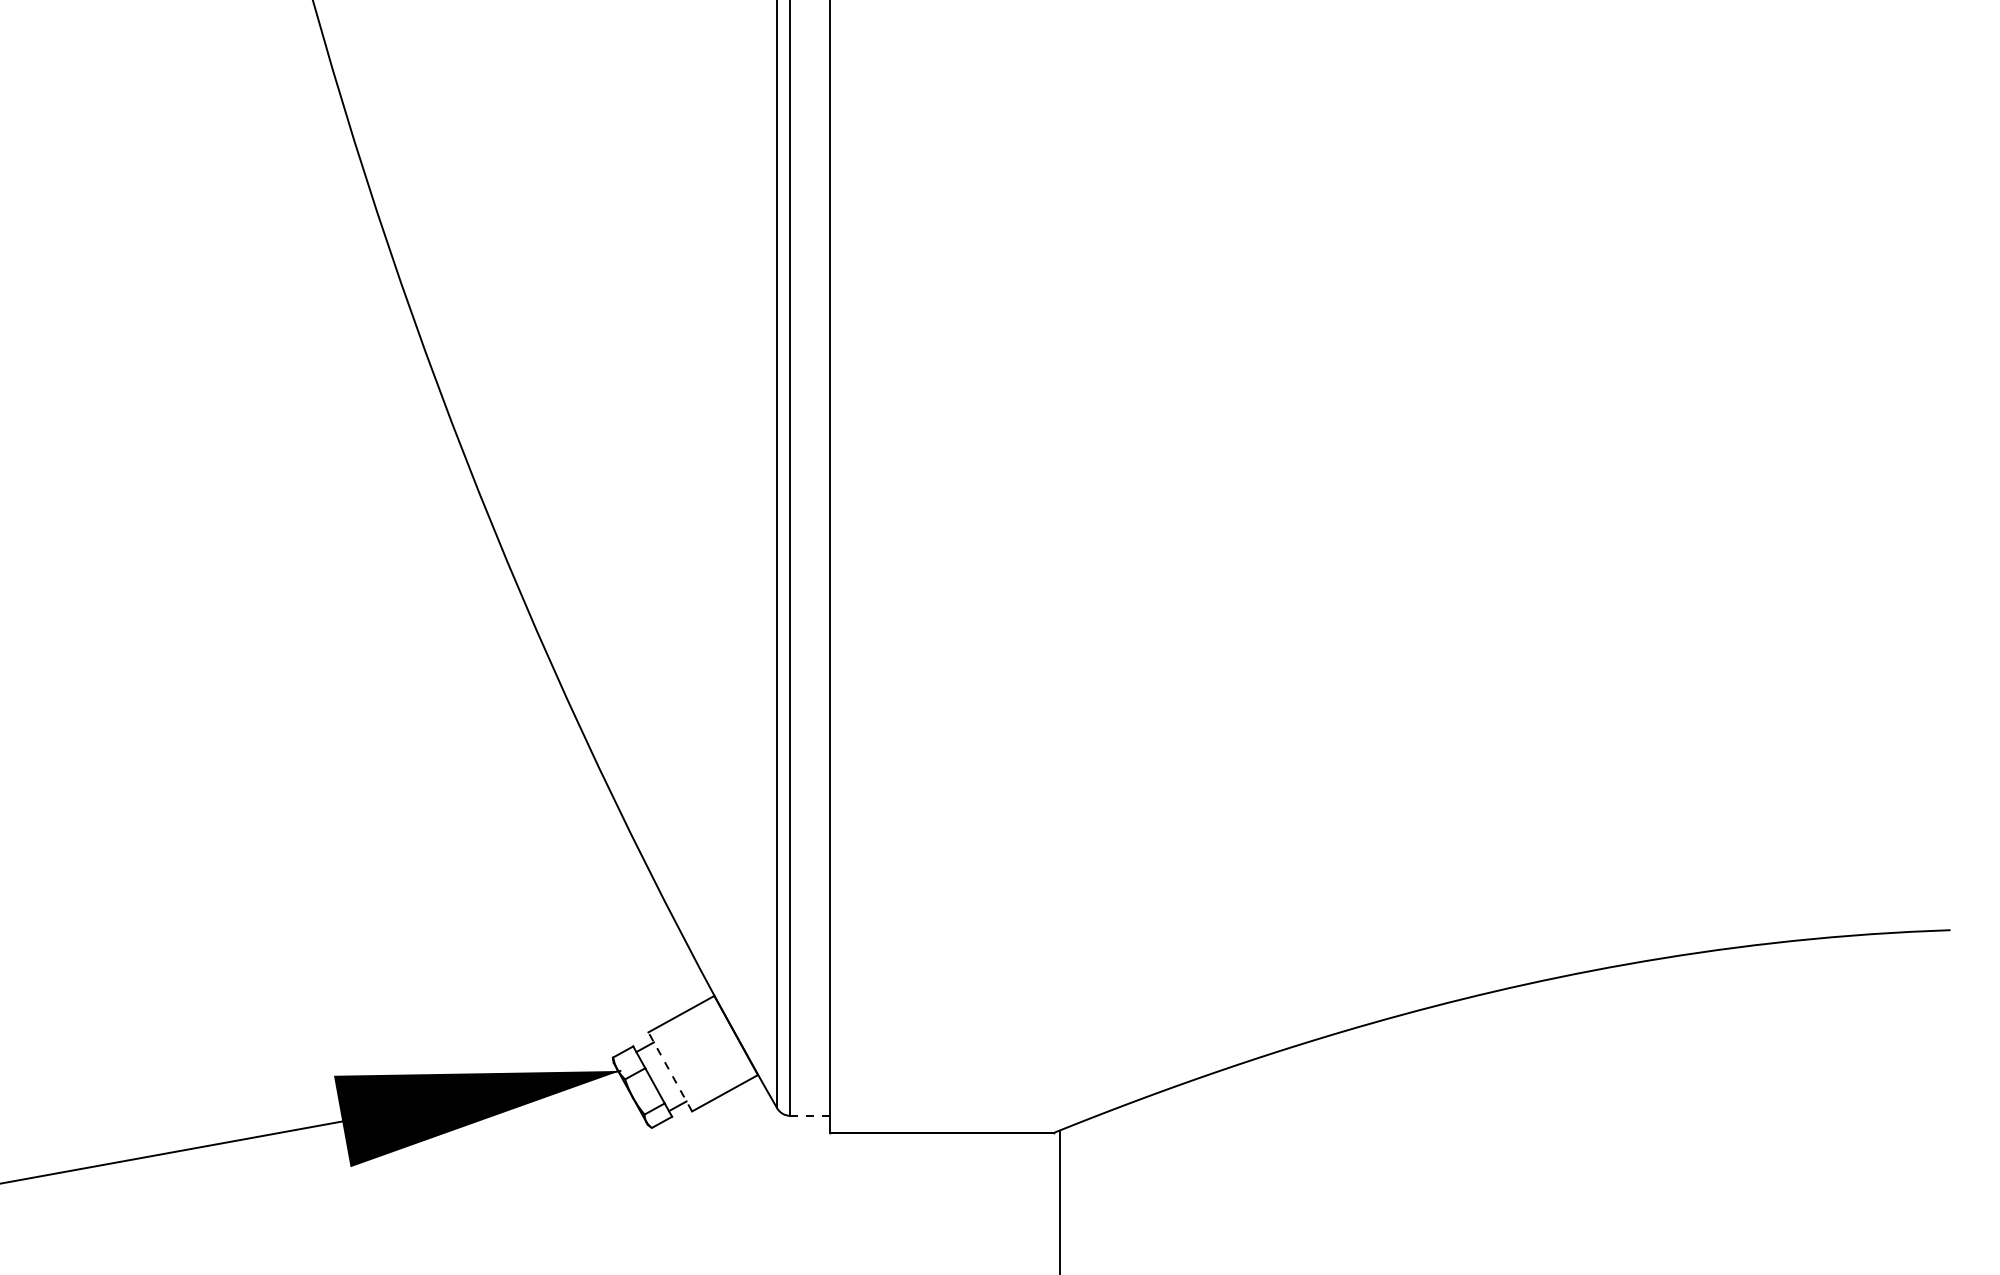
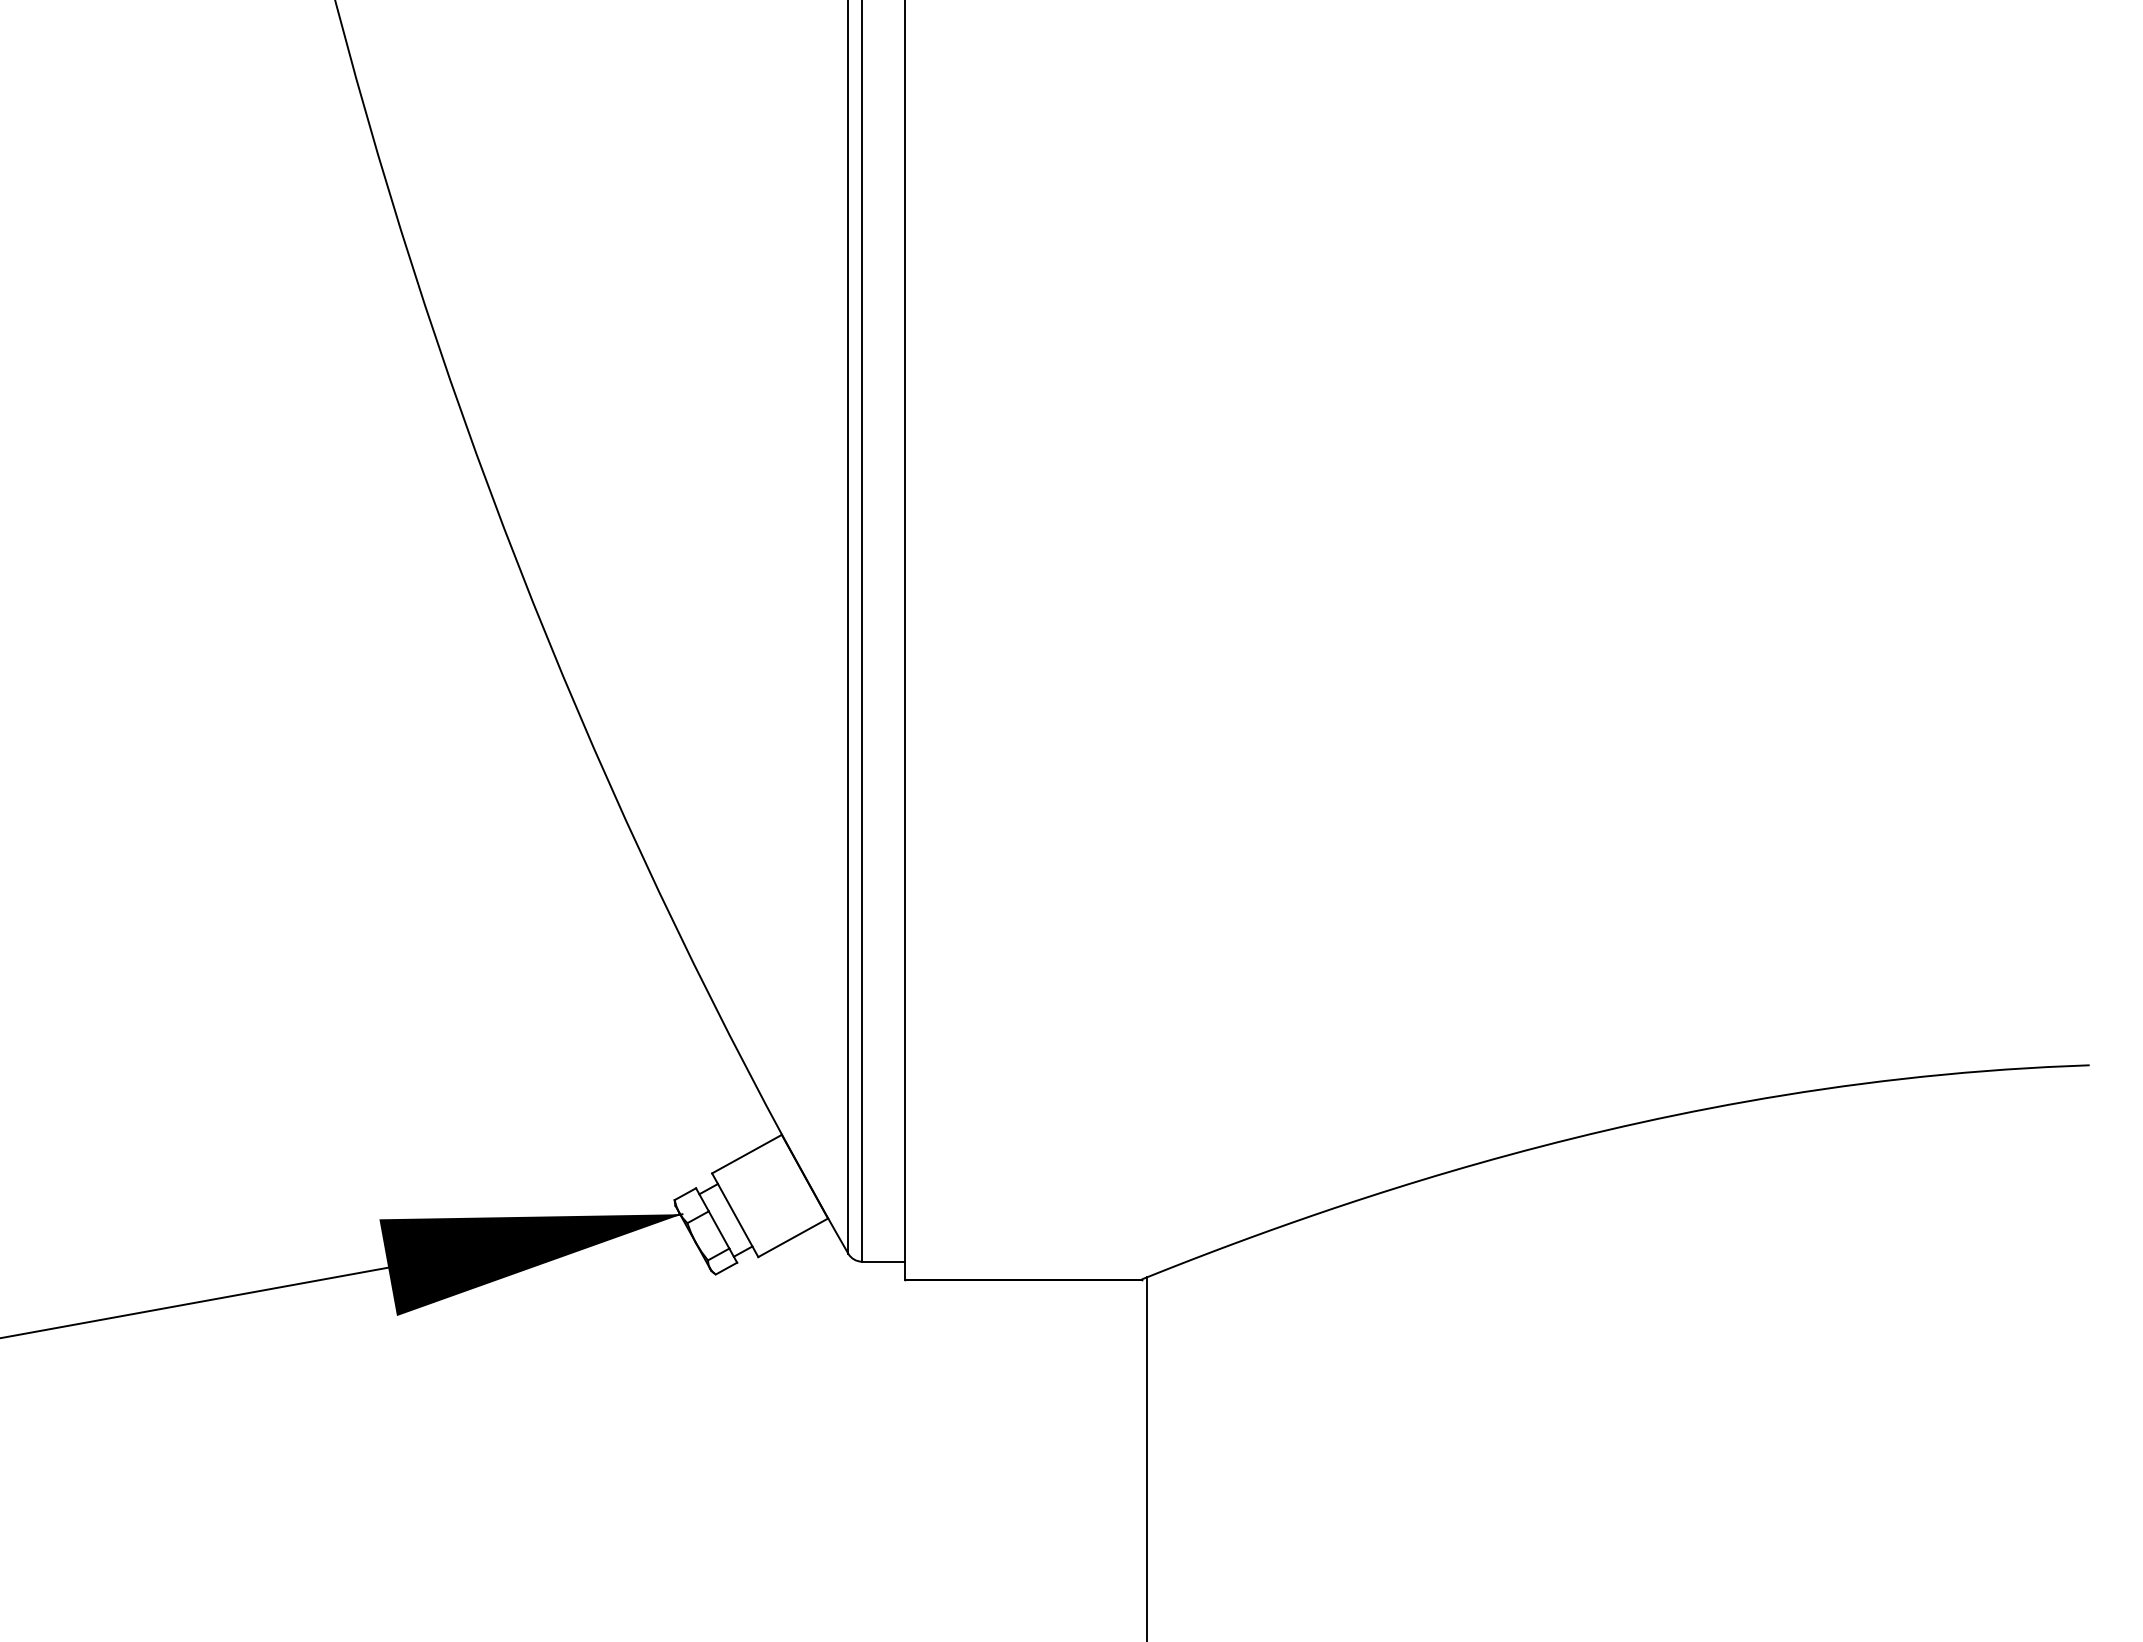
line: (670, 1072) -> (735, 1215), dashed -> solid
line: (810, 1115) -> (883, 1261), dashed -> solid

